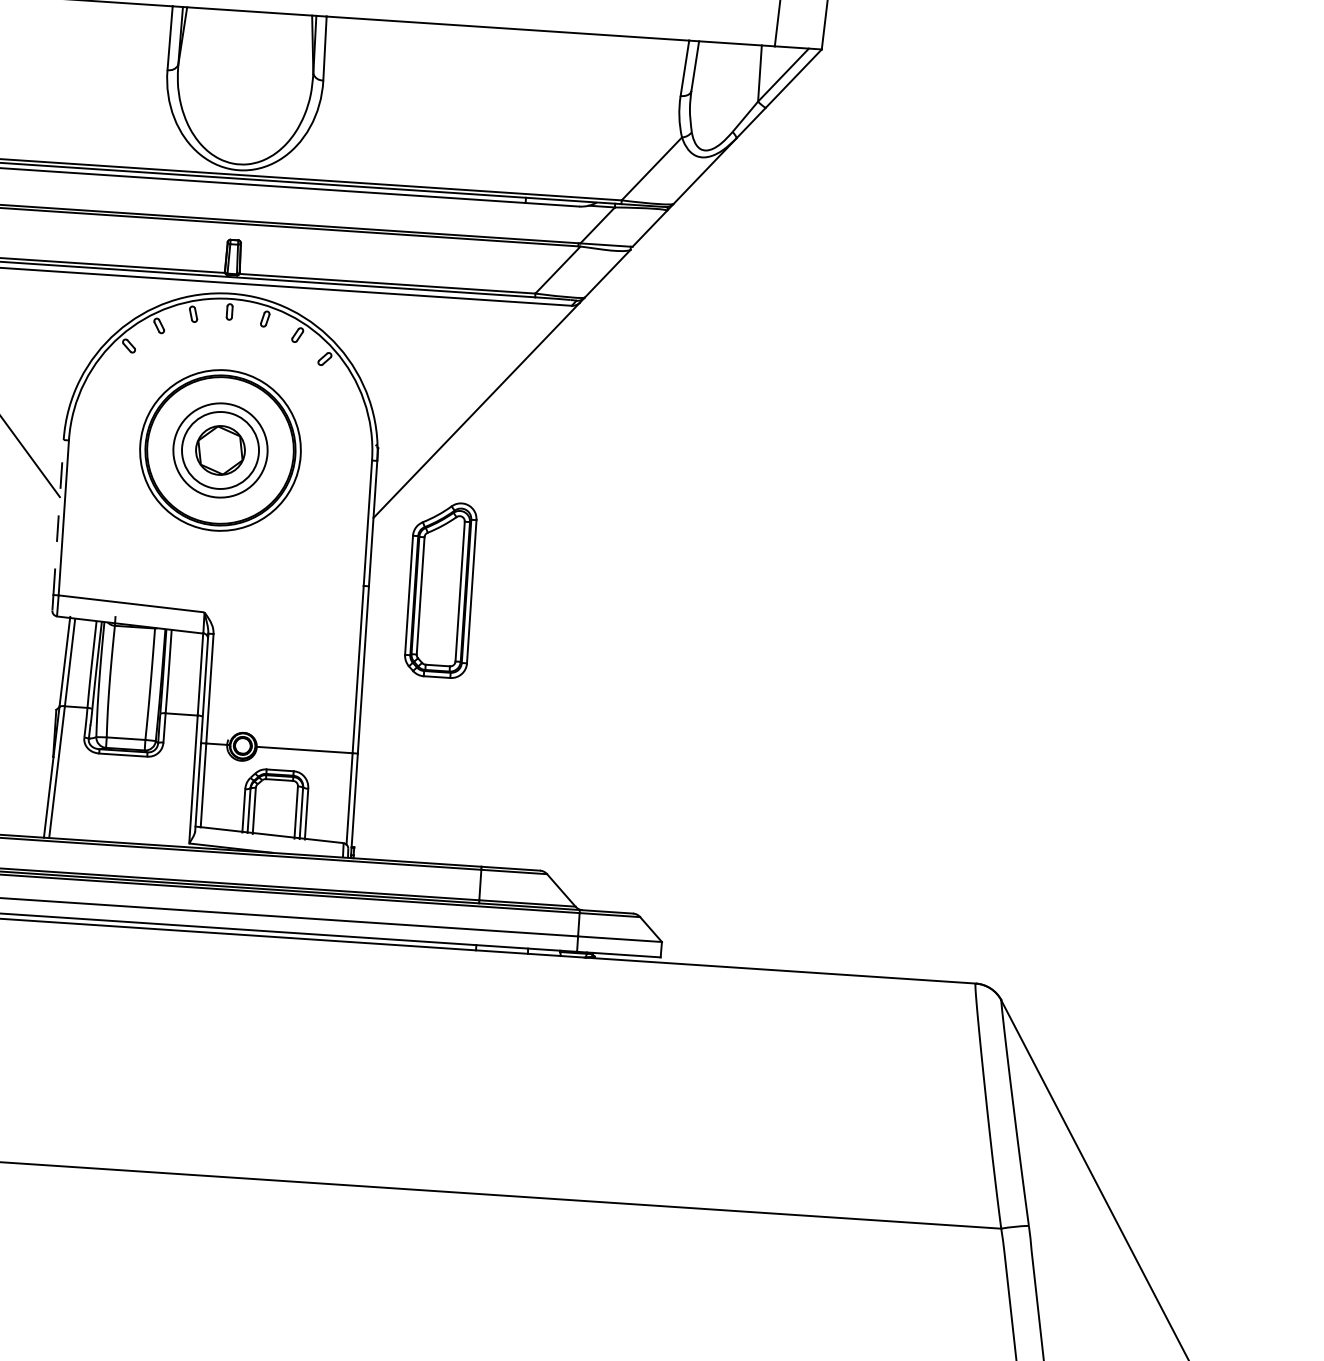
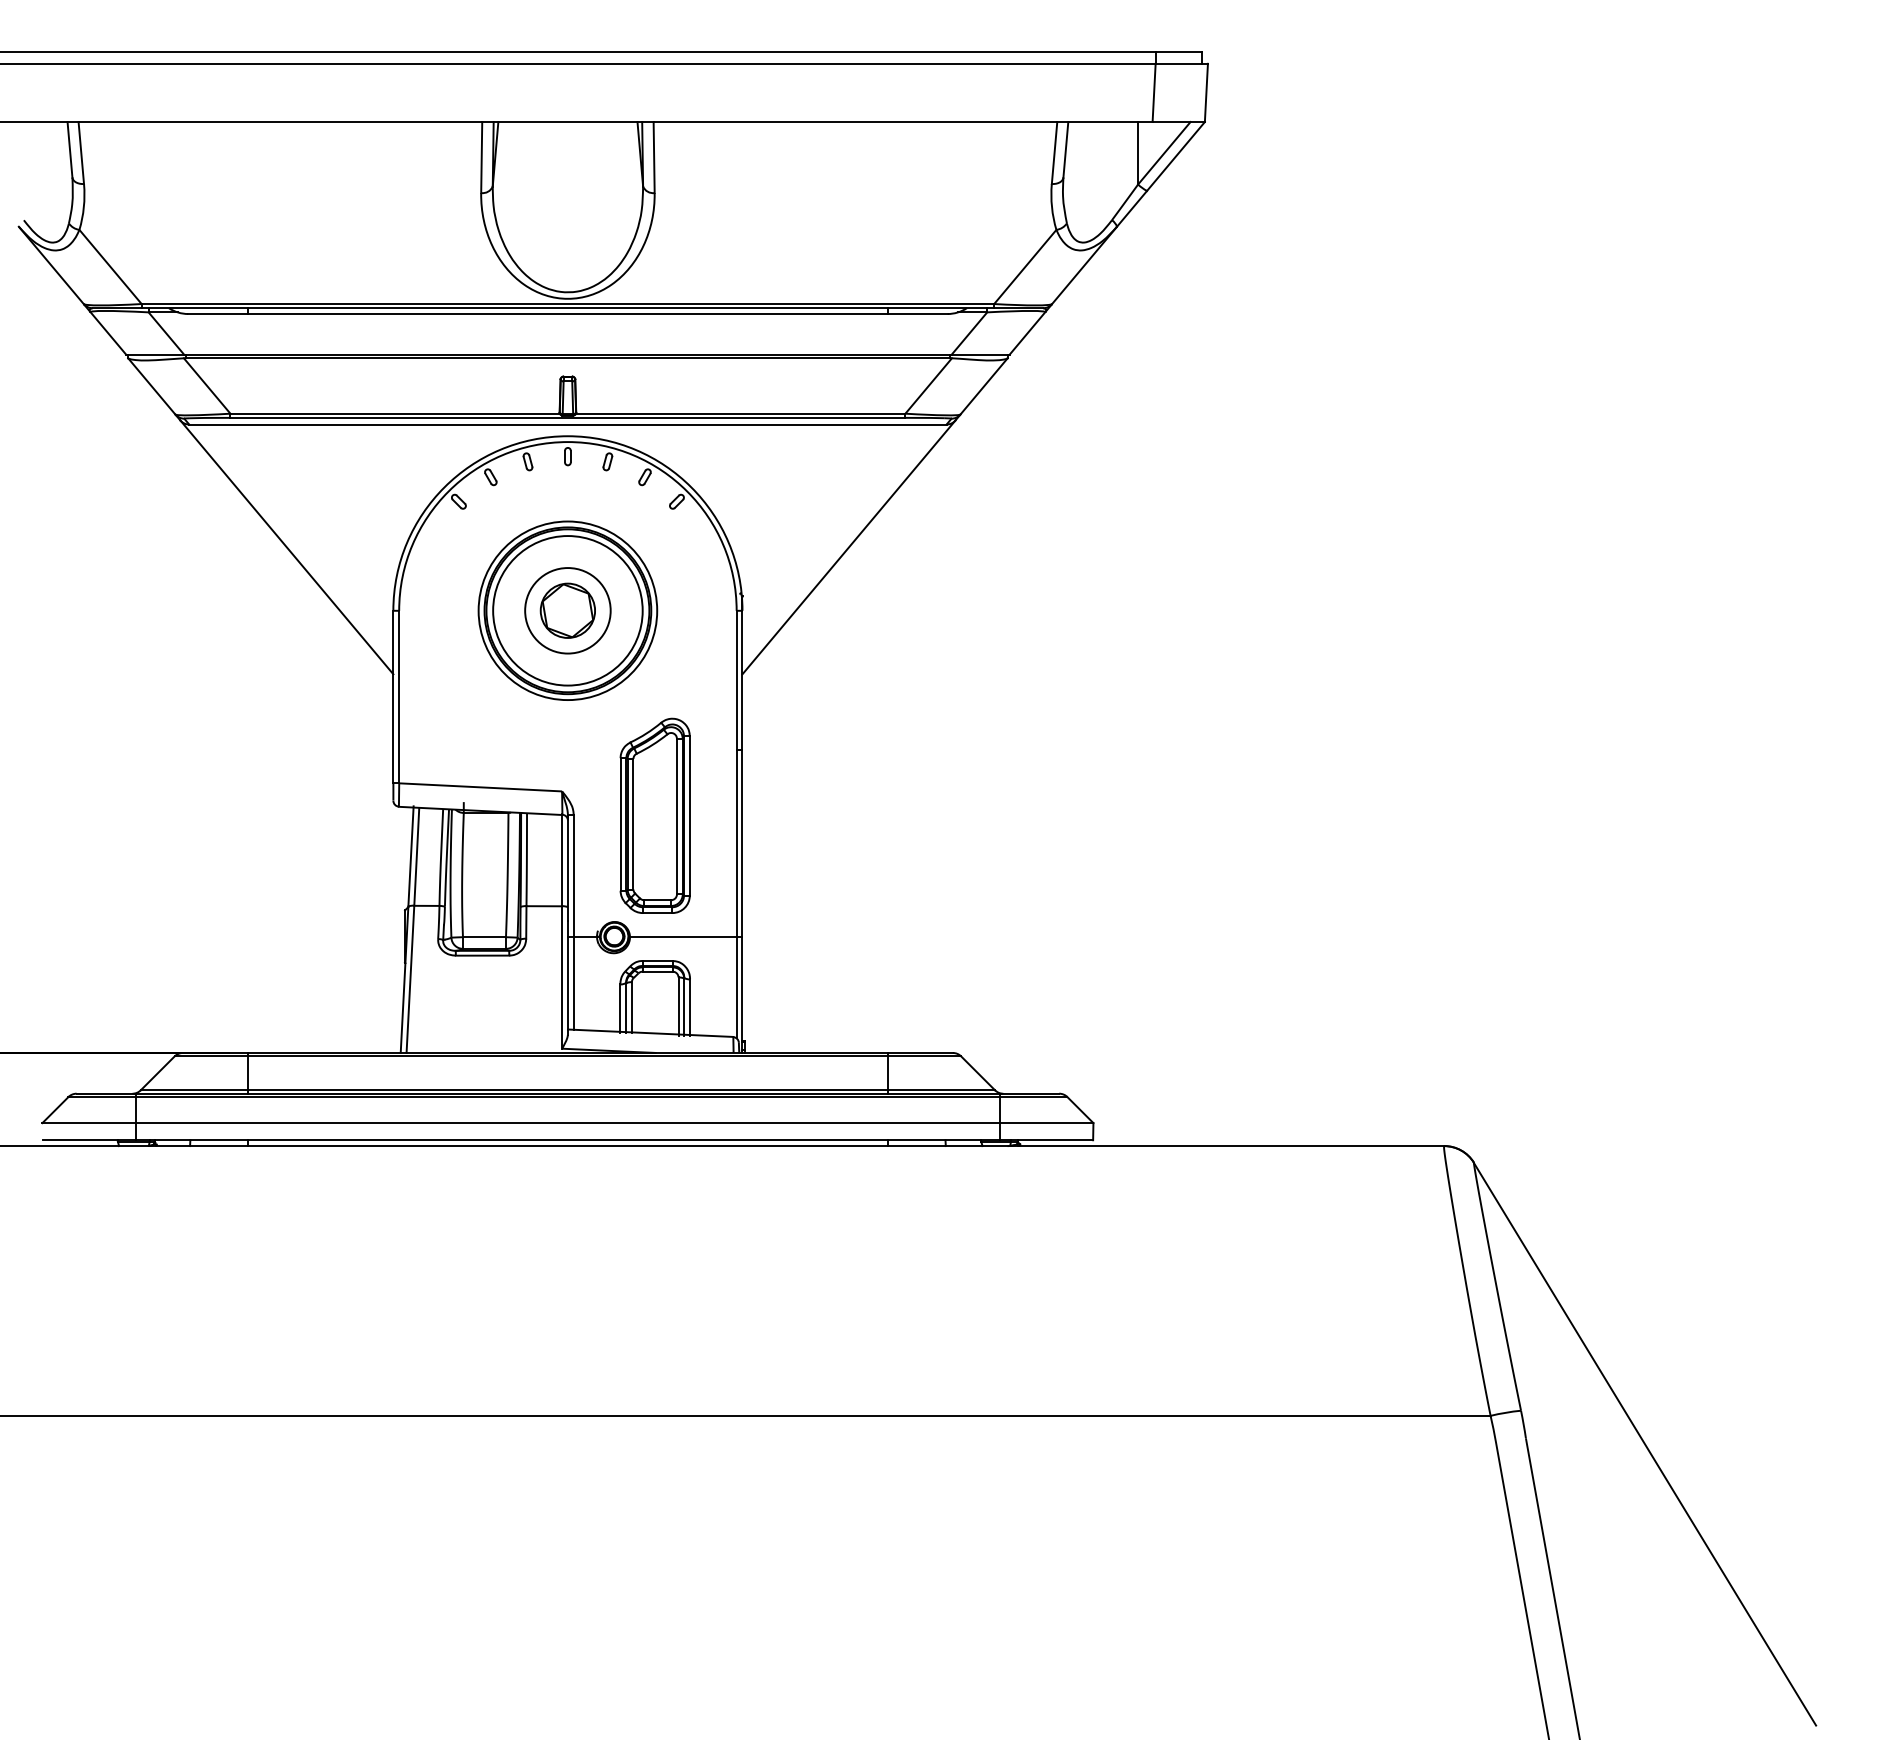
circle: (220, 450) -> (567, 610), size x1.43
line: (58, 517) -> (393, 696), dashed -> solid
part: (440, 589) -> (654, 815), moved

